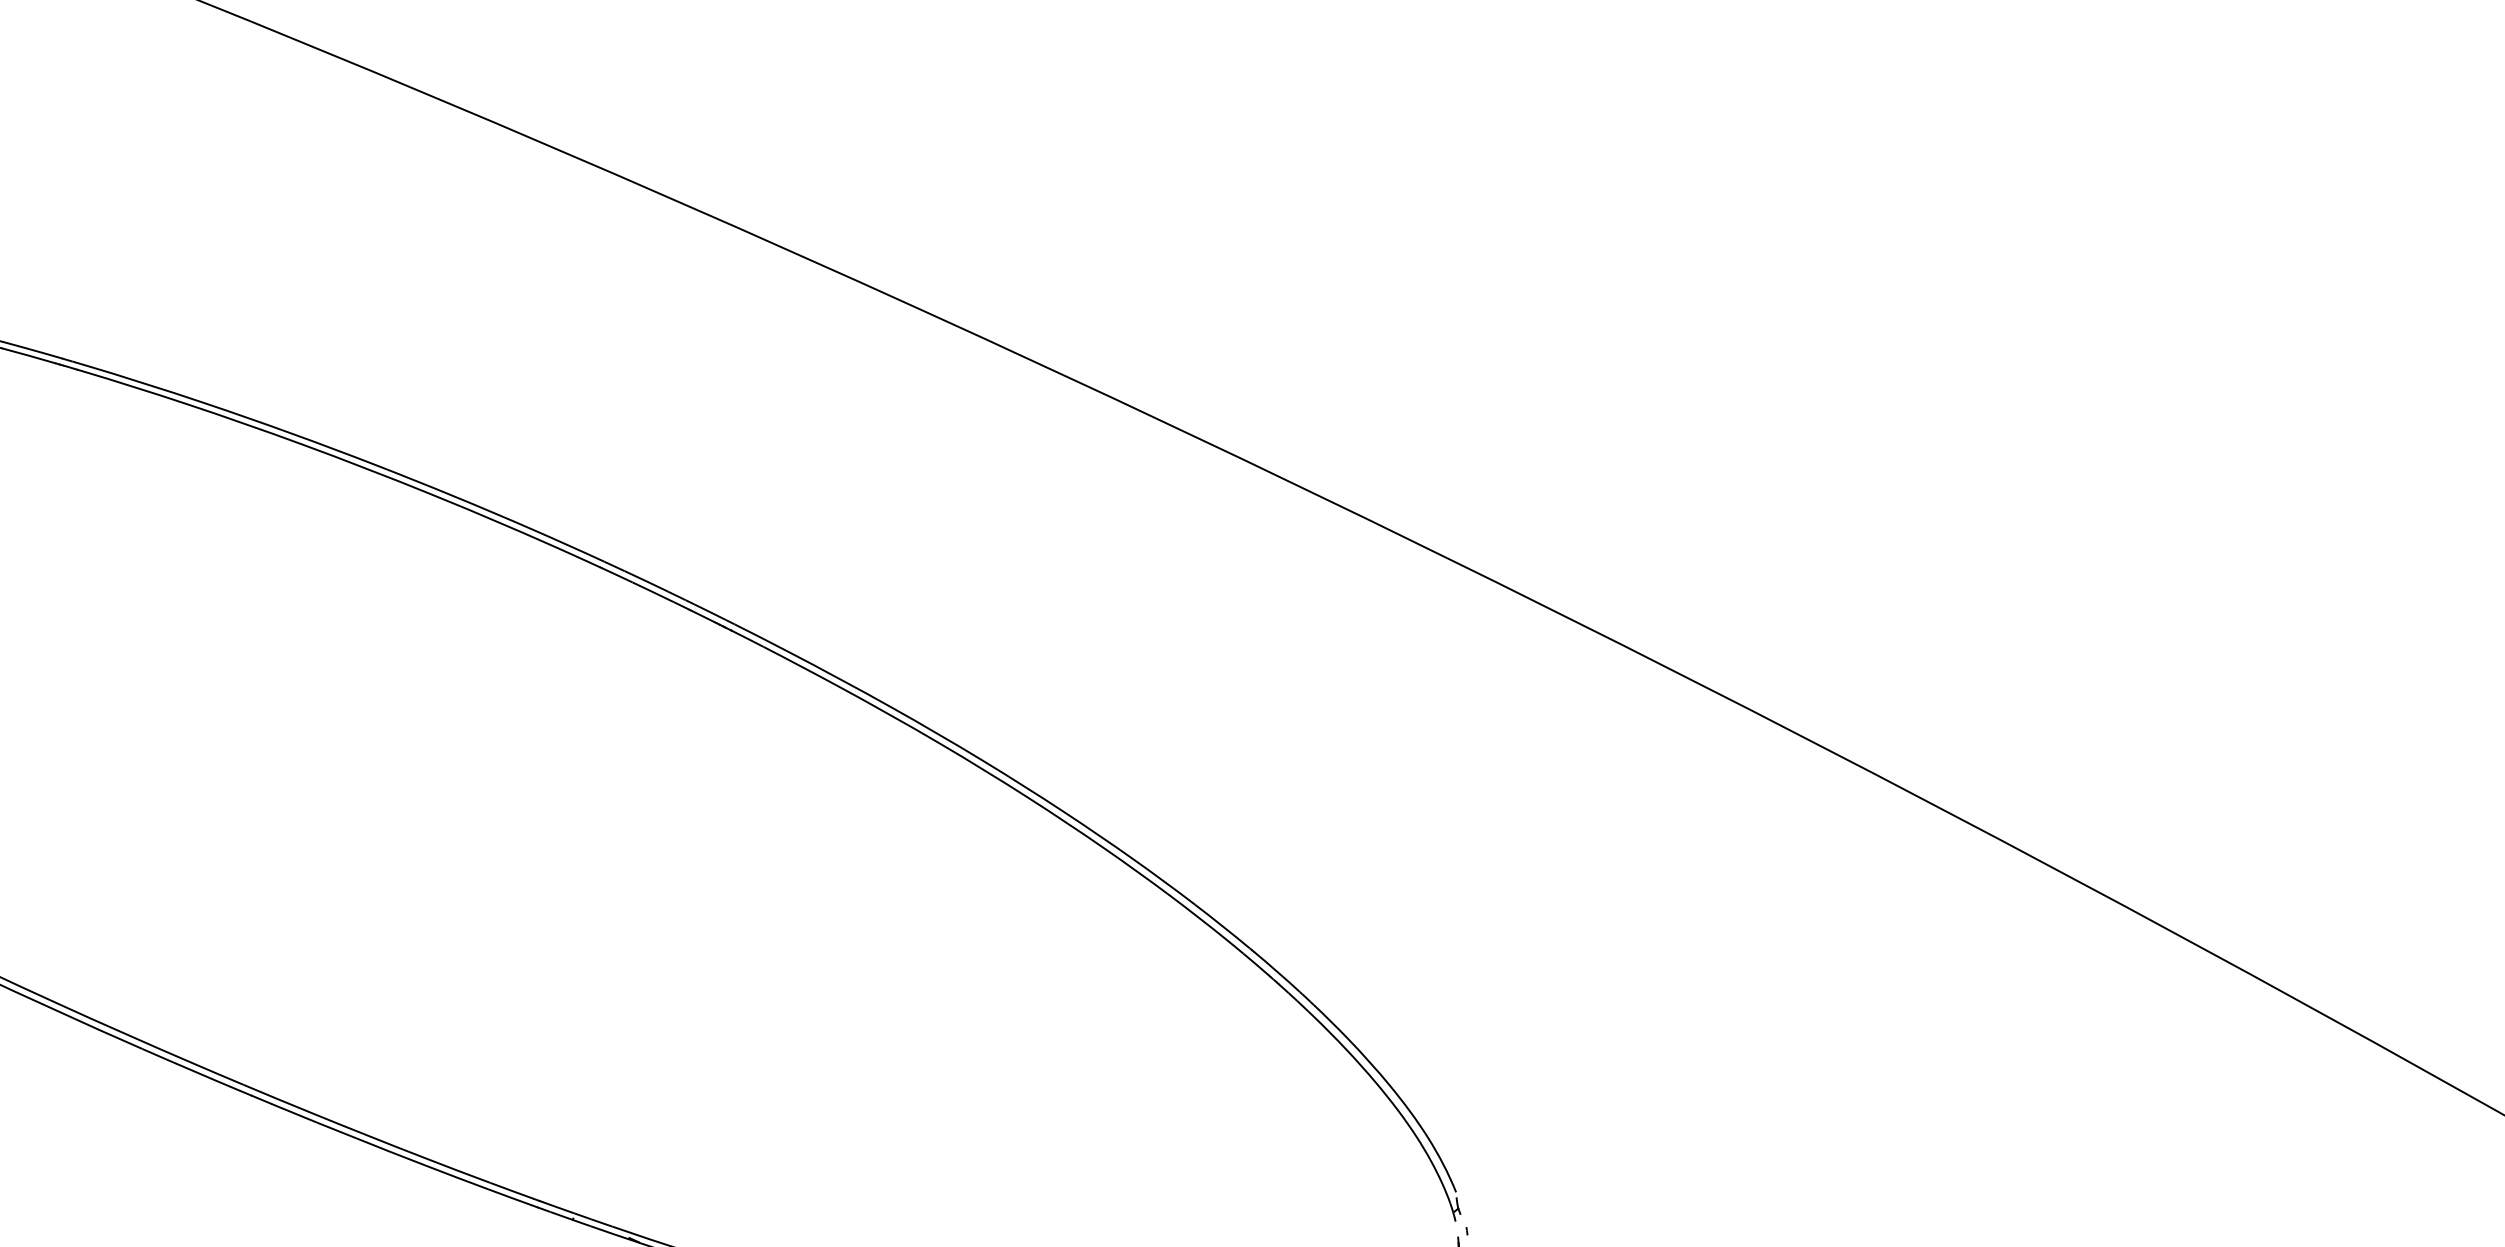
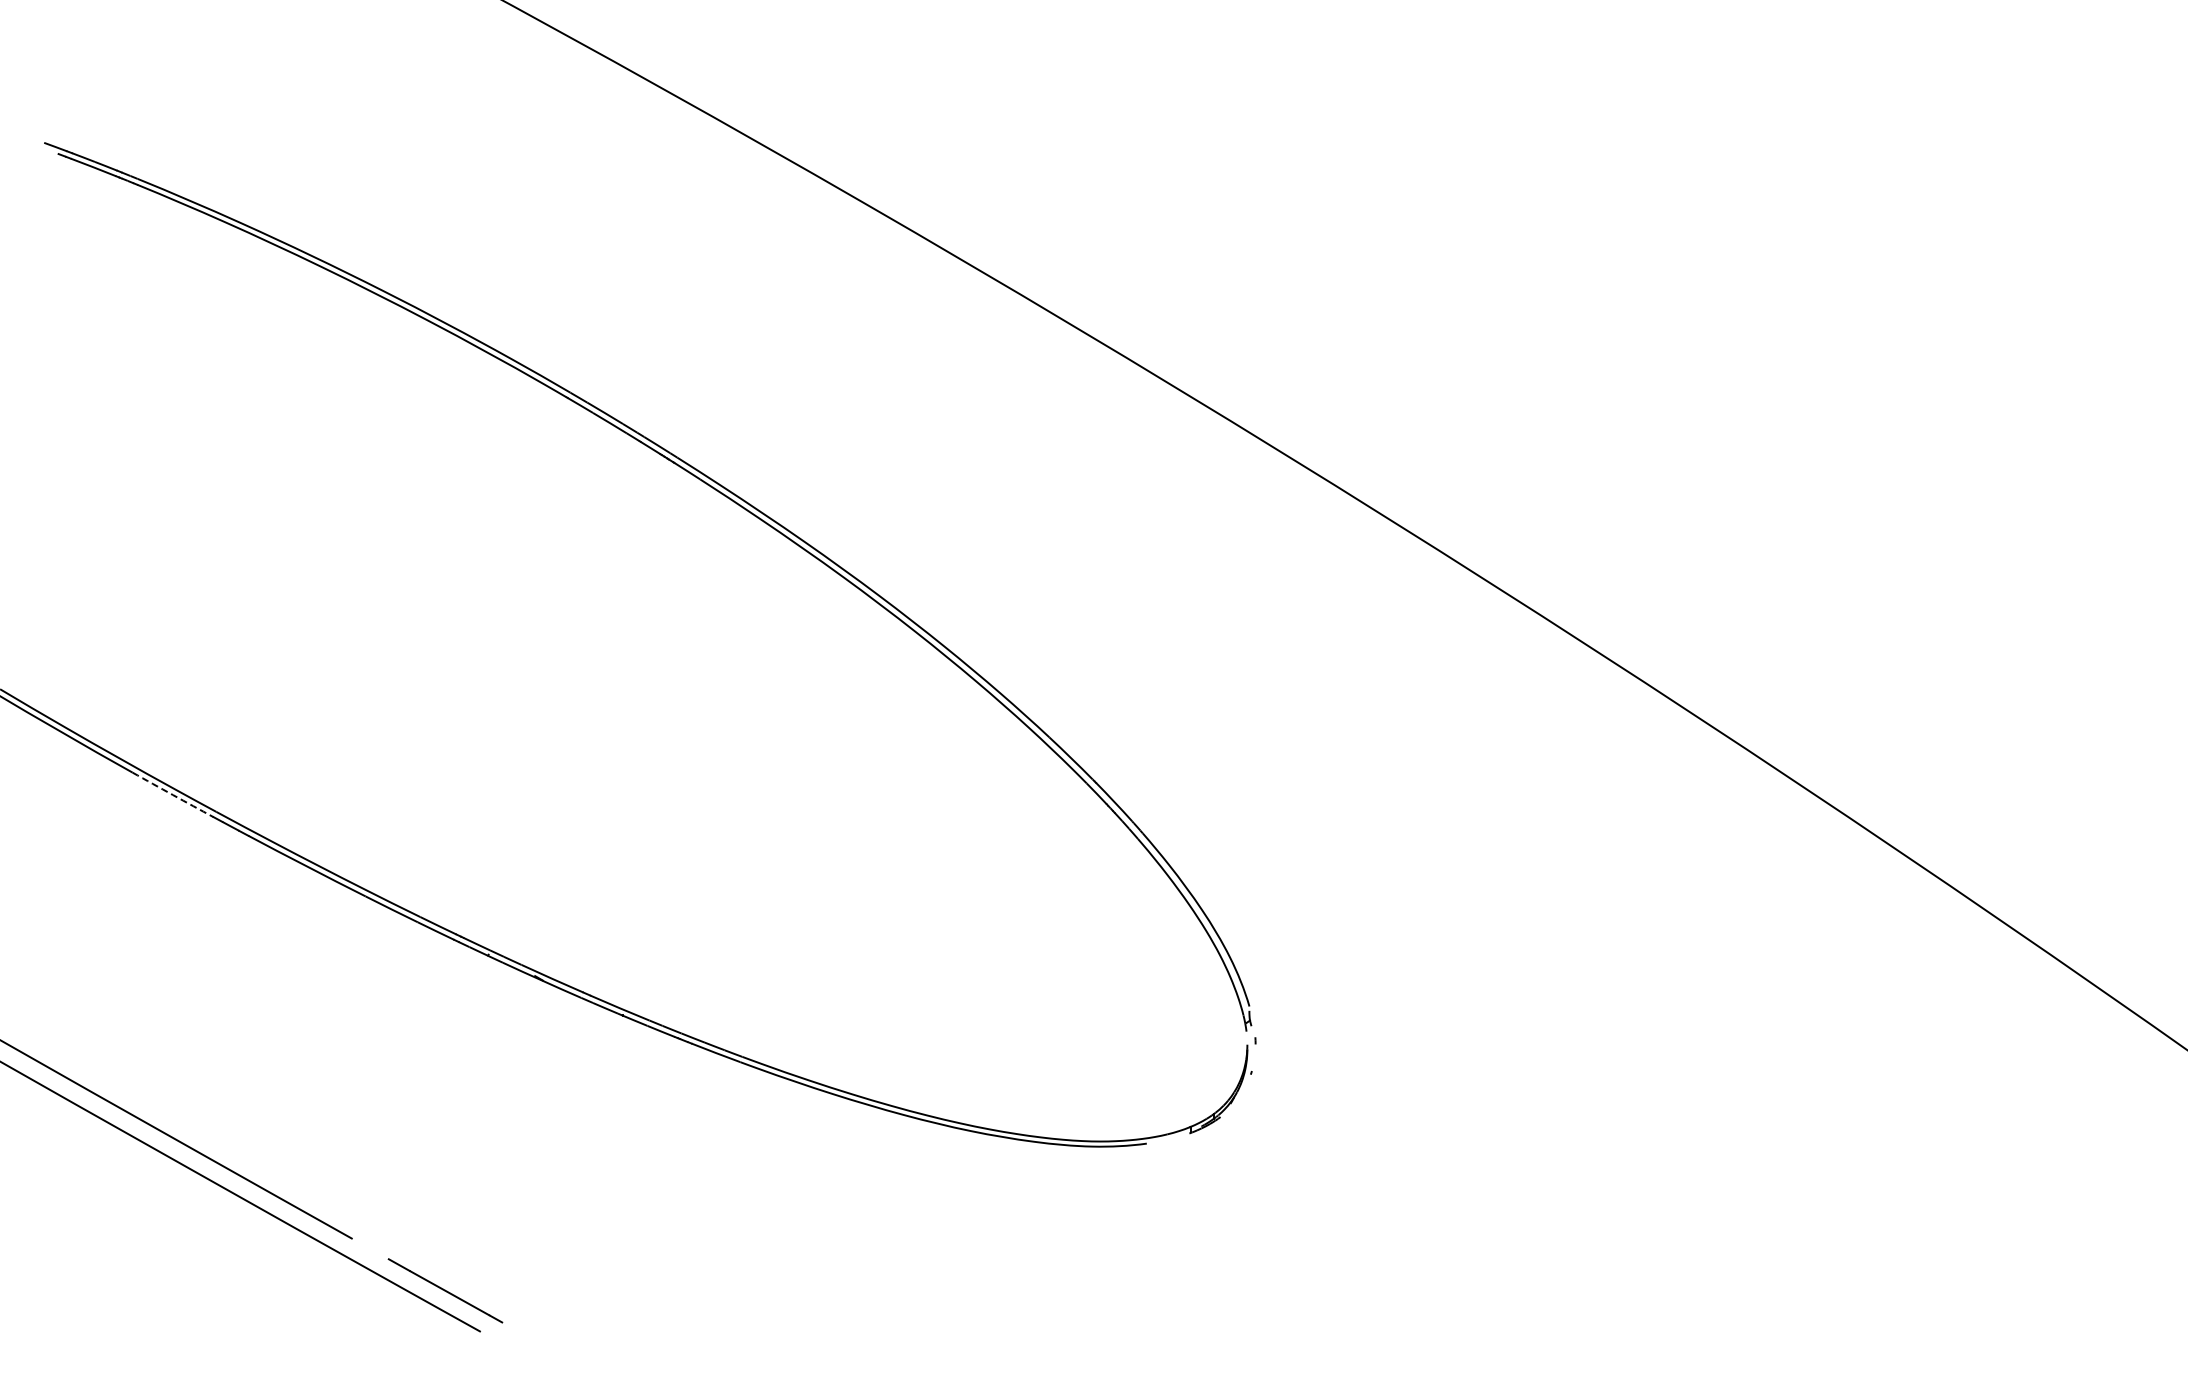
arc: (192, 1070) -> (173, 795), solid -> dashed

